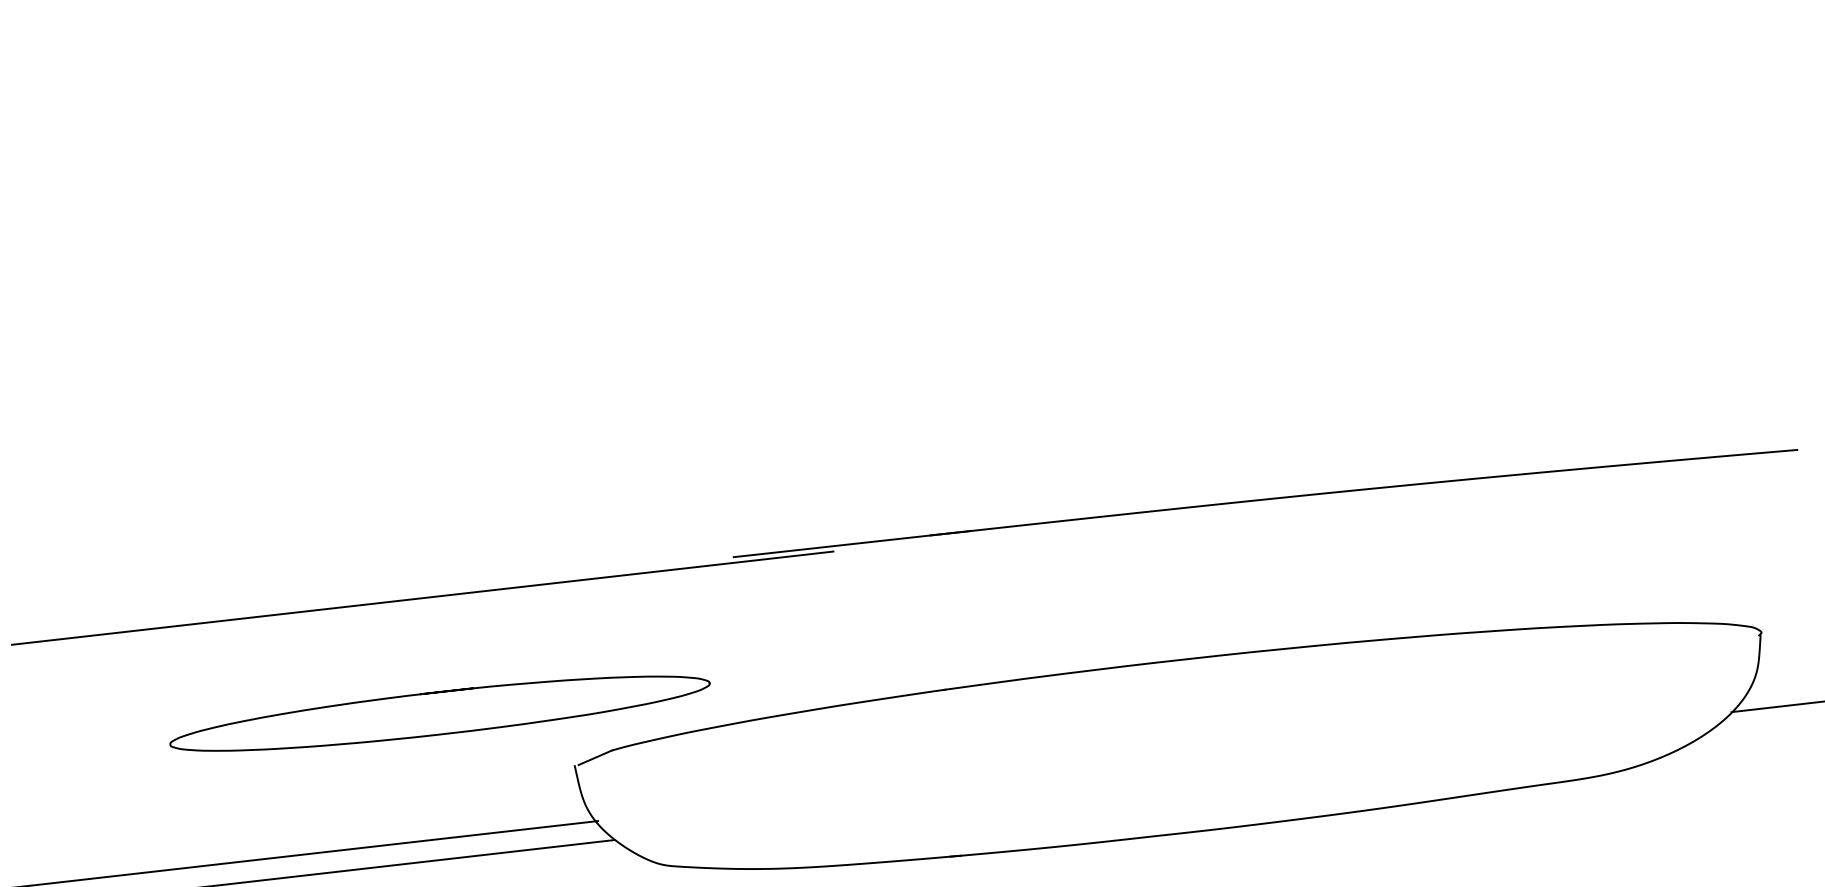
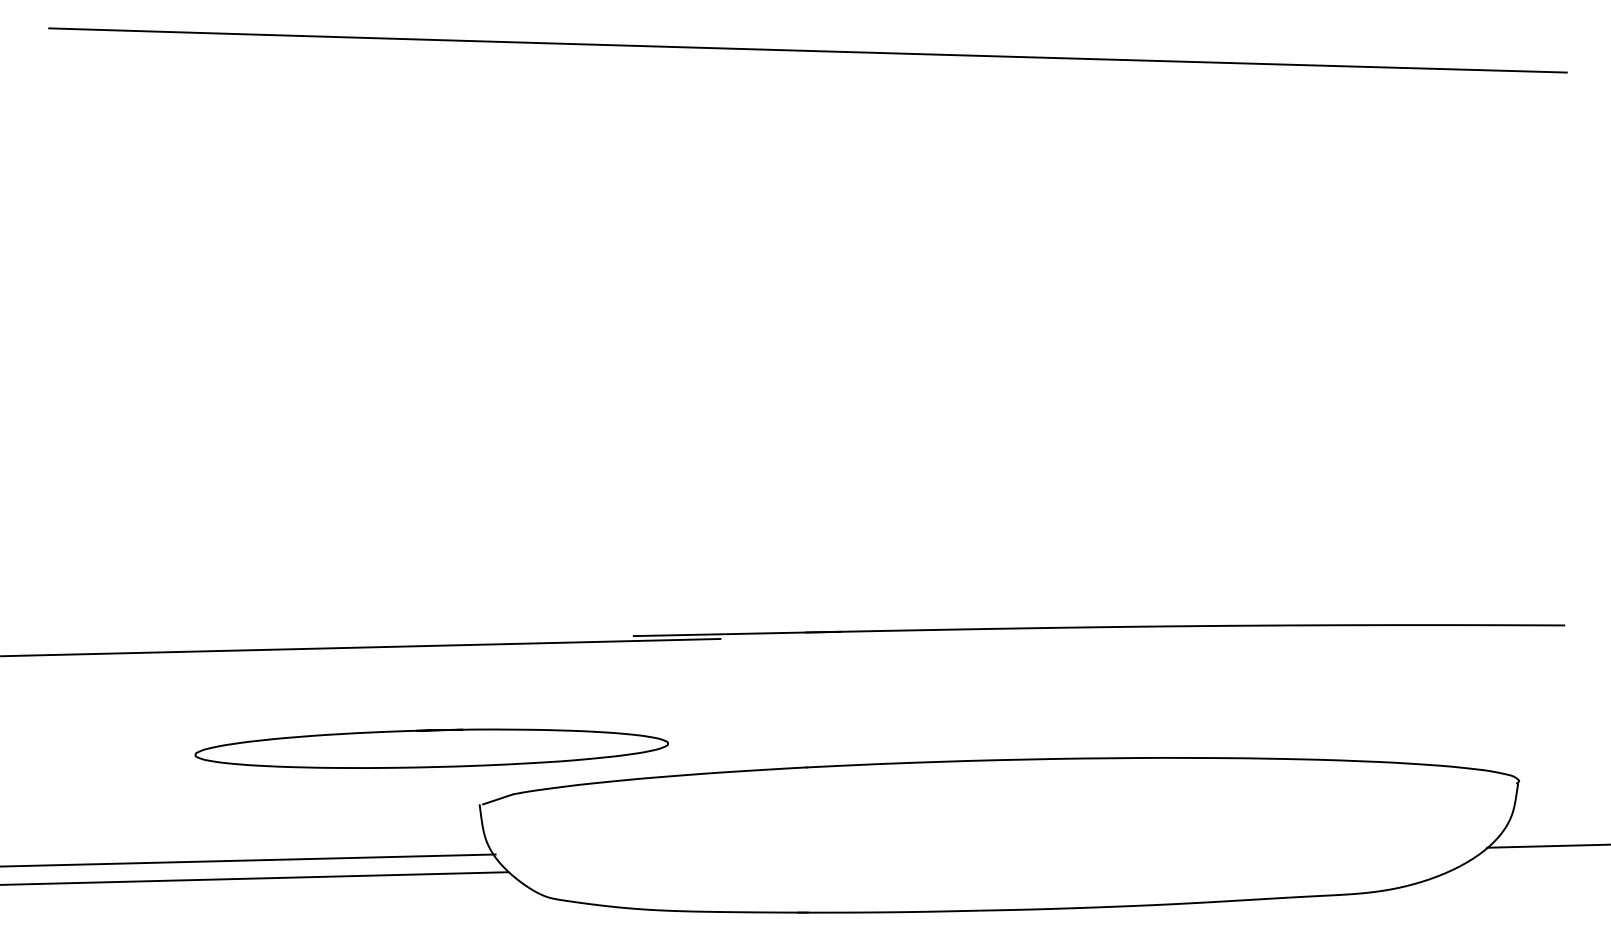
part: (439, 713) -> (431, 748), moved

